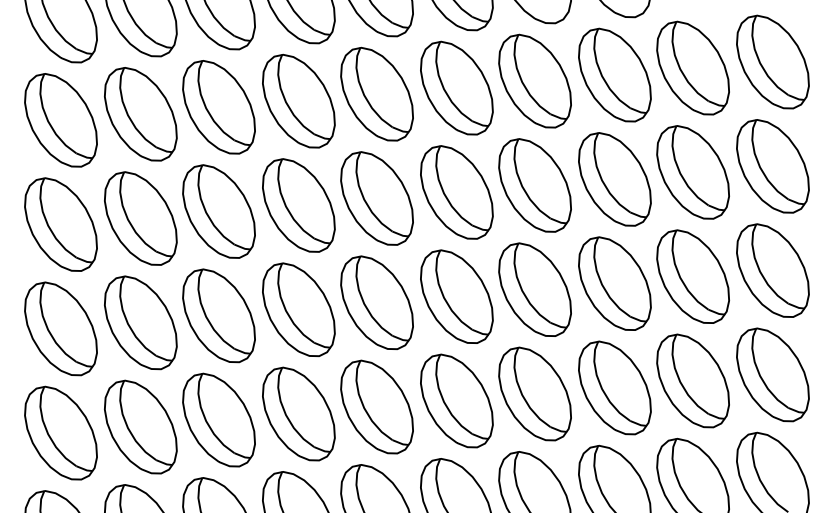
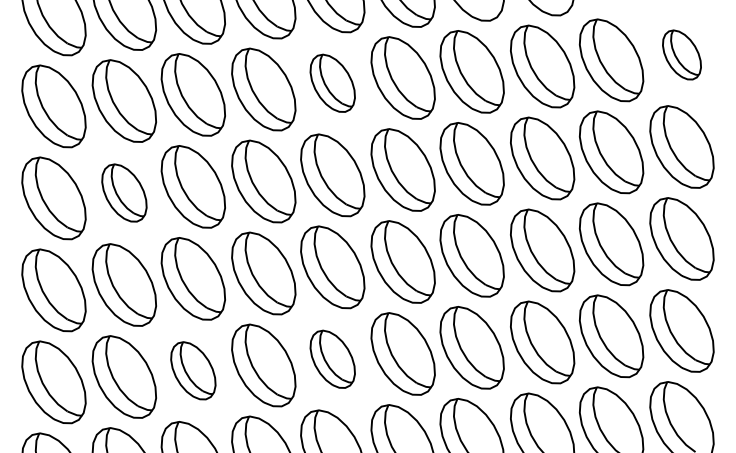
part: (772, 61) -> (681, 54), size x0.6
part: (376, 93) -> (332, 82), size x0.7
part: (140, 218) -> (124, 192), size x0.7
part: (376, 406) -> (332, 358), size x0.7
part: (218, 419) -> (192, 370), size x0.7

